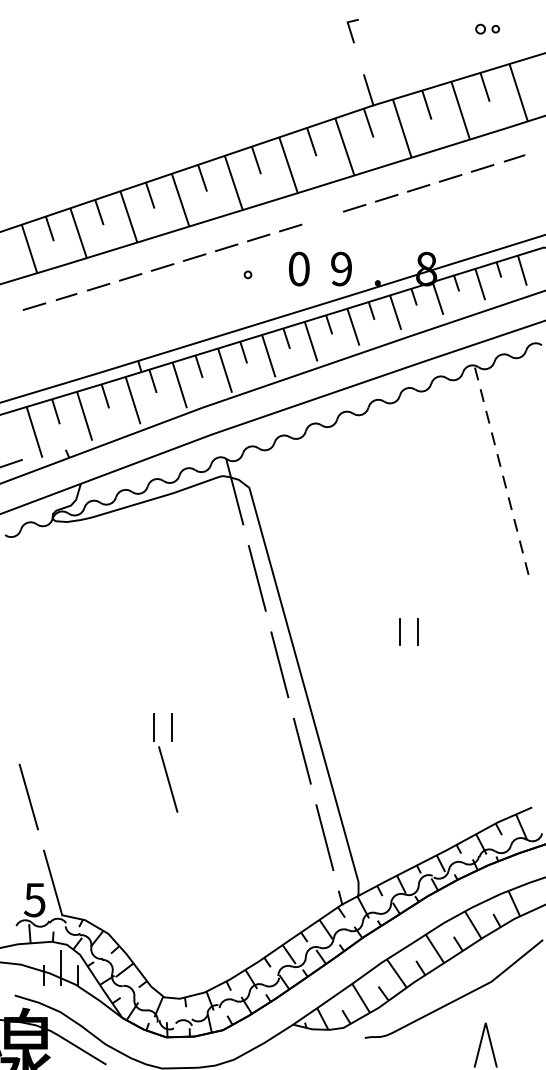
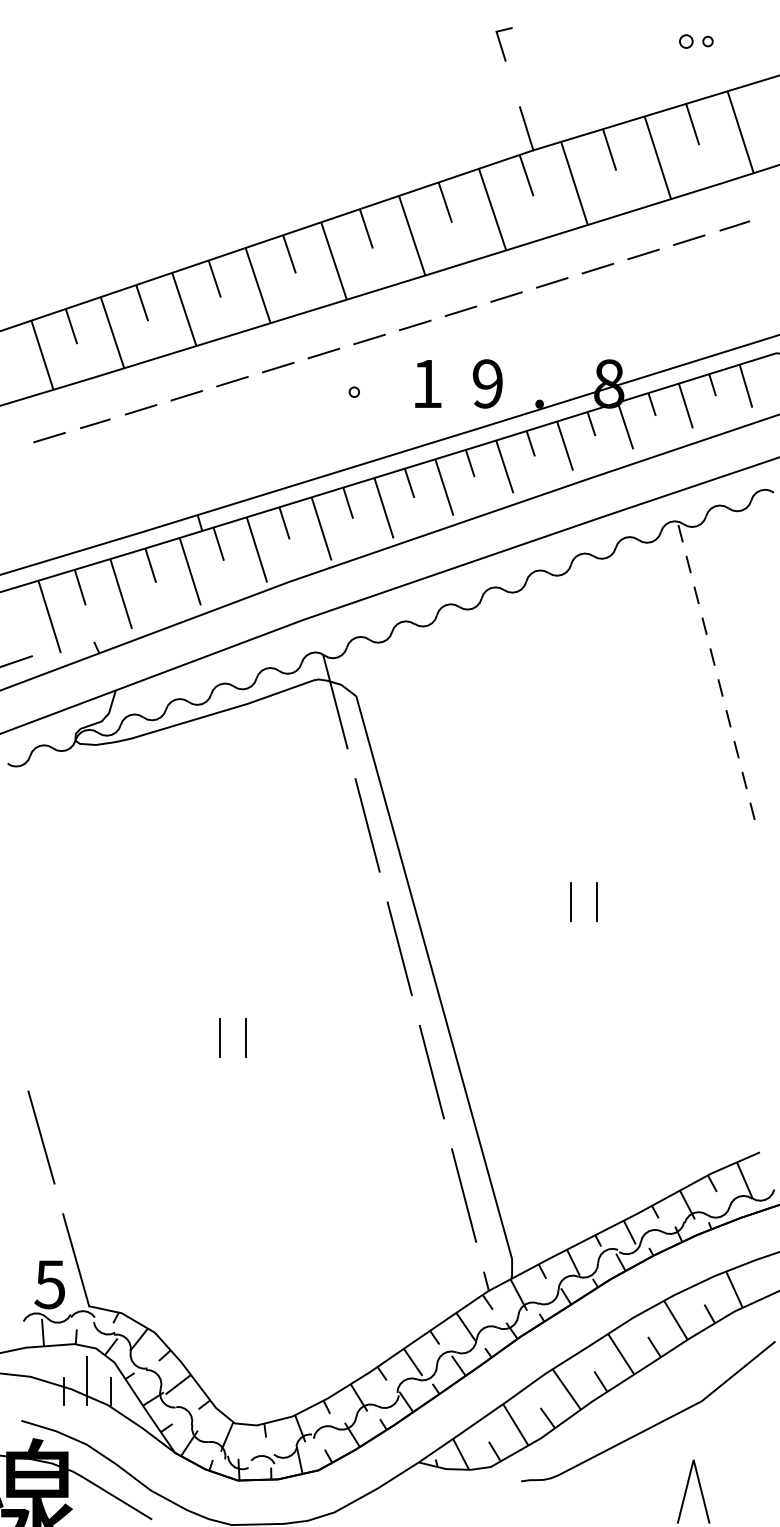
line: (322, 218) -> (460, 311), added
text: (299, 268) -> (427, 383), 0 -> 1
line: (168, 779) -> (240, 1112), removed

